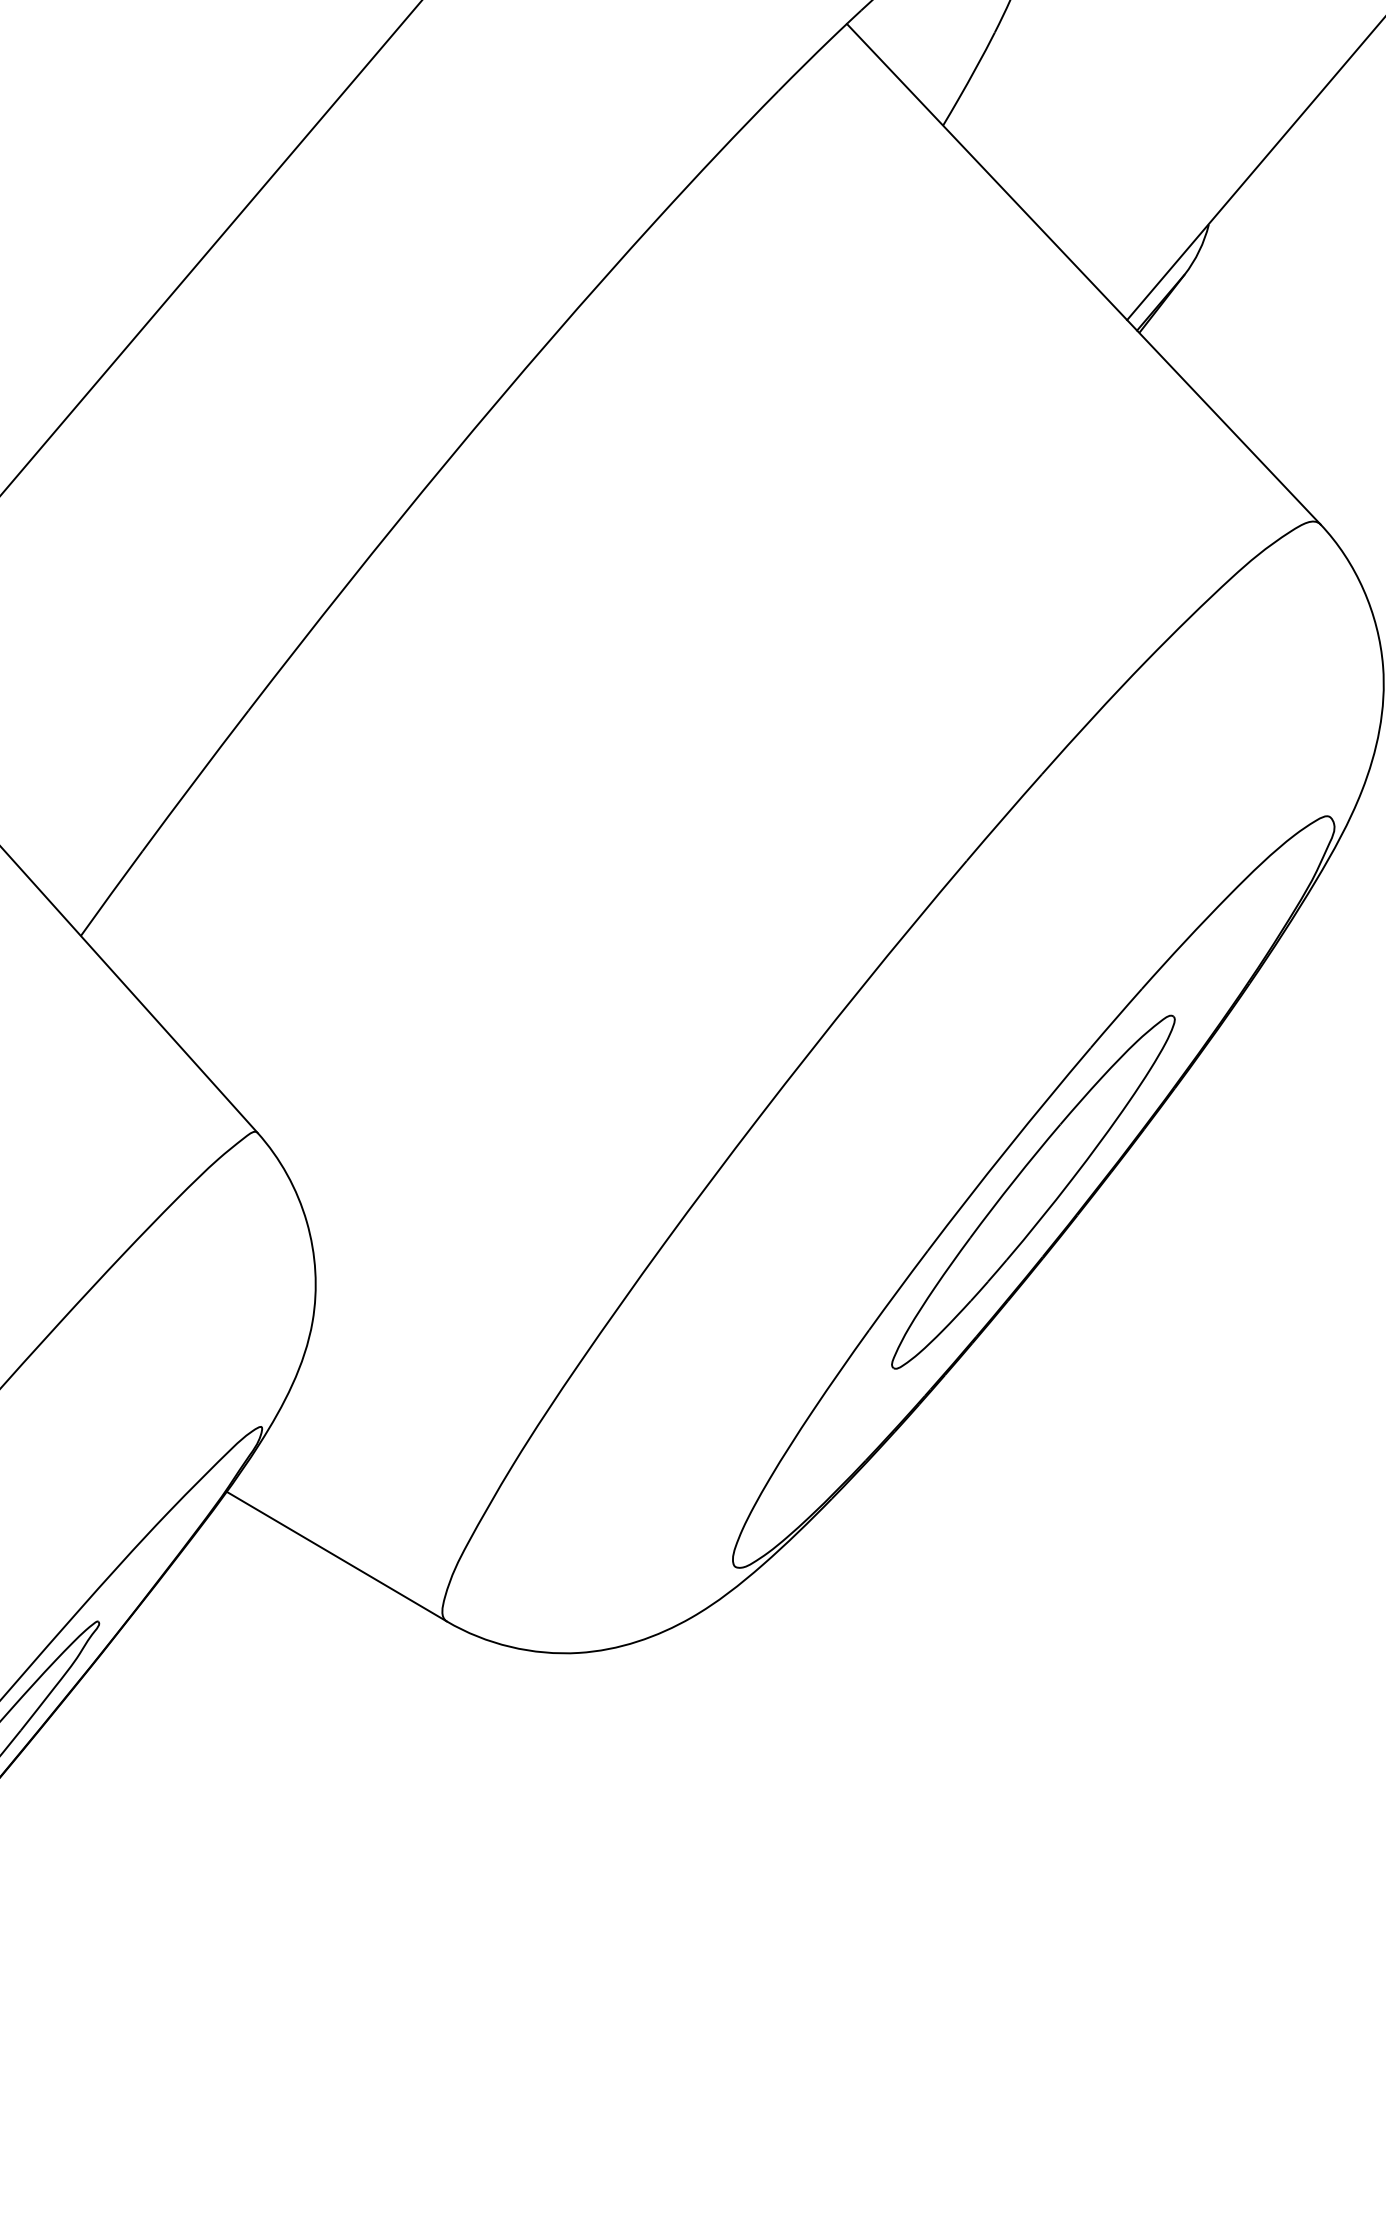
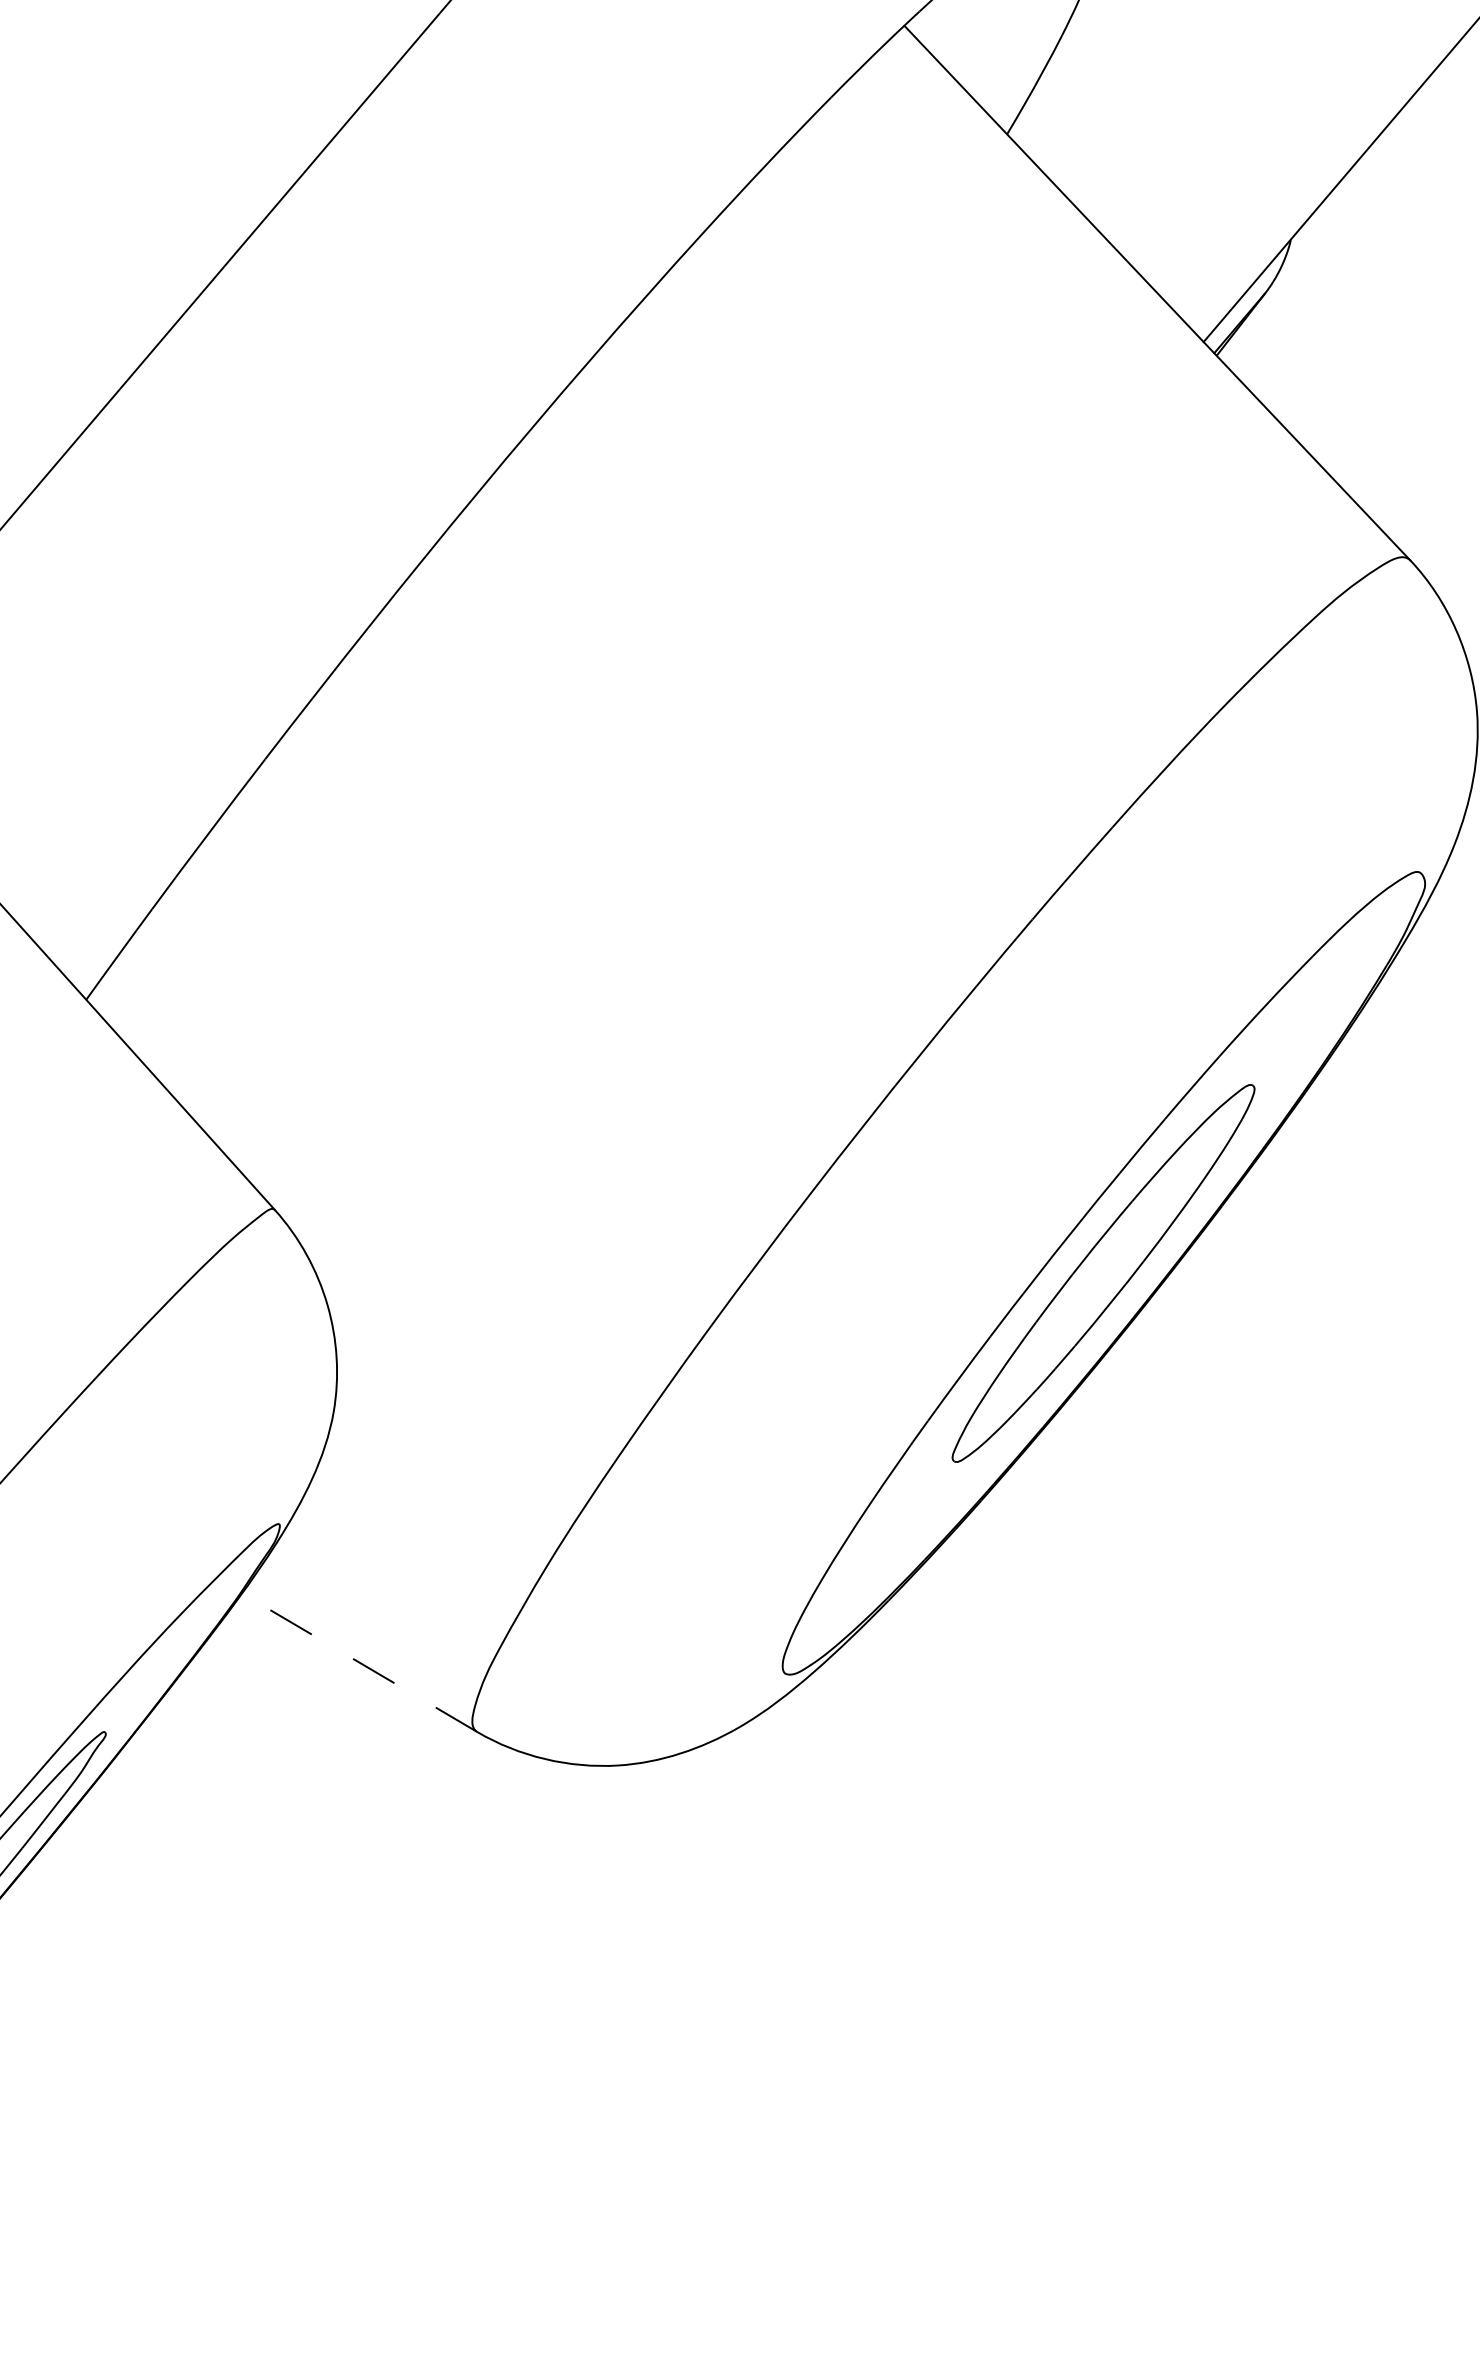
line: (336, 1556) -> (359, 1662), solid -> dashed

